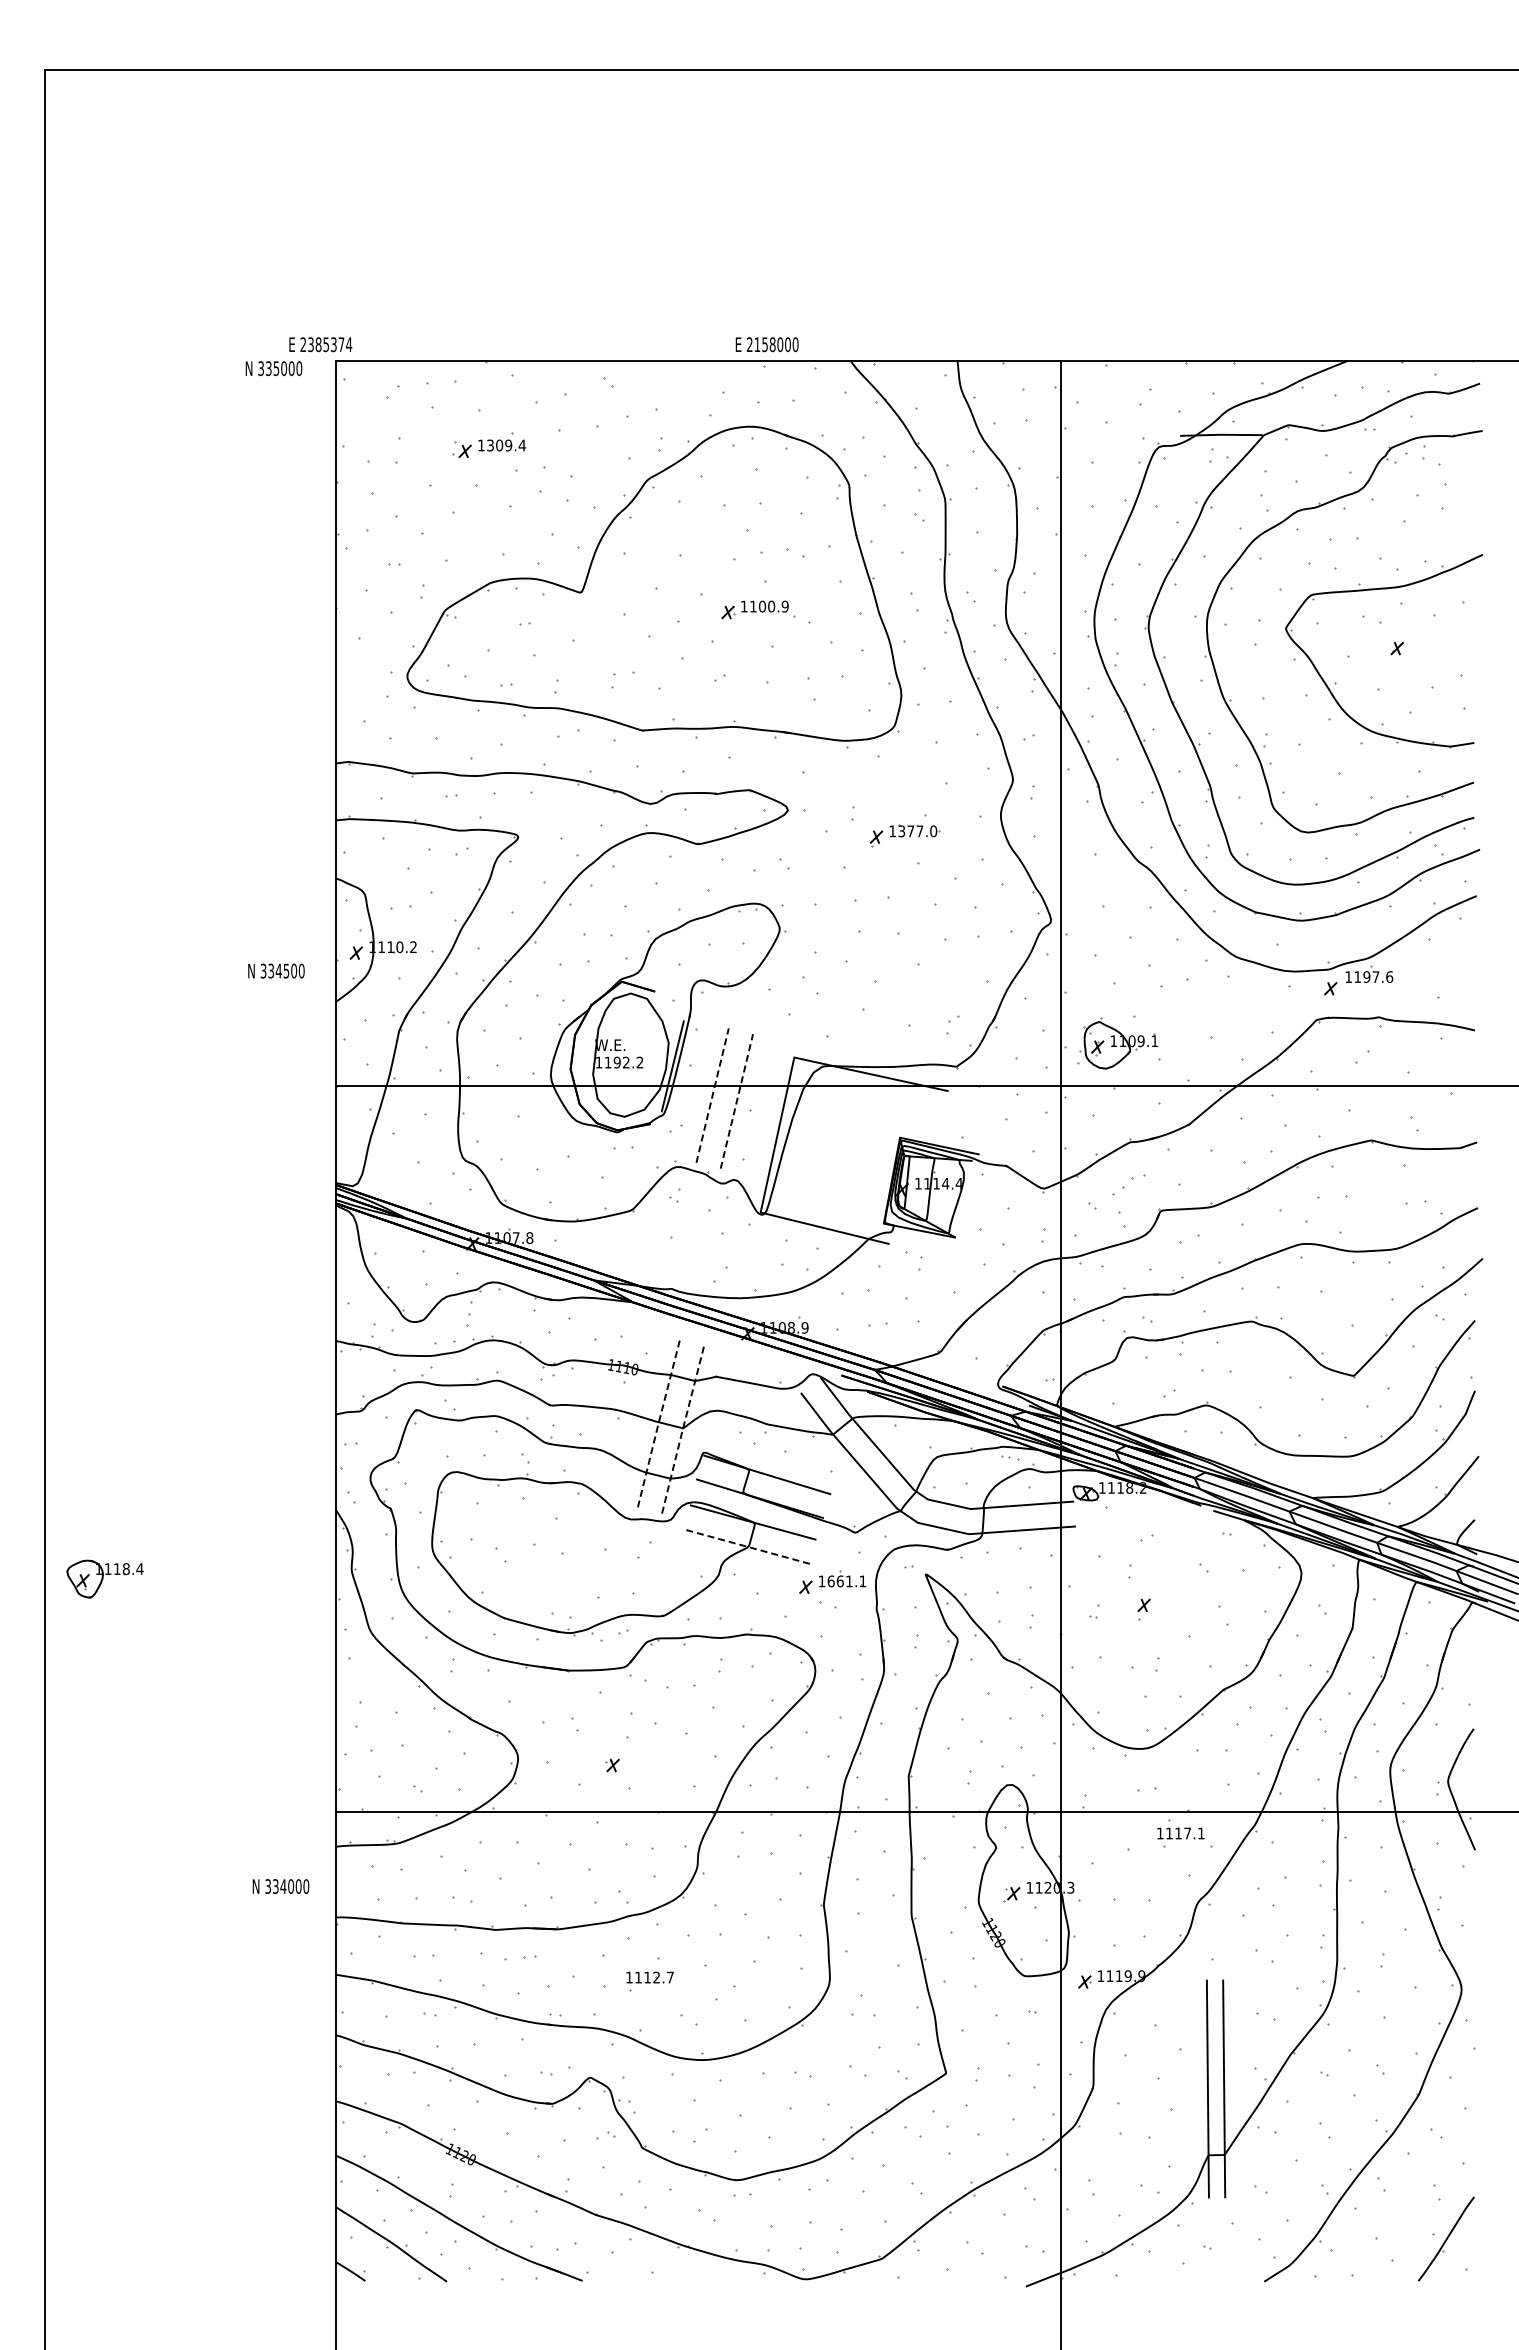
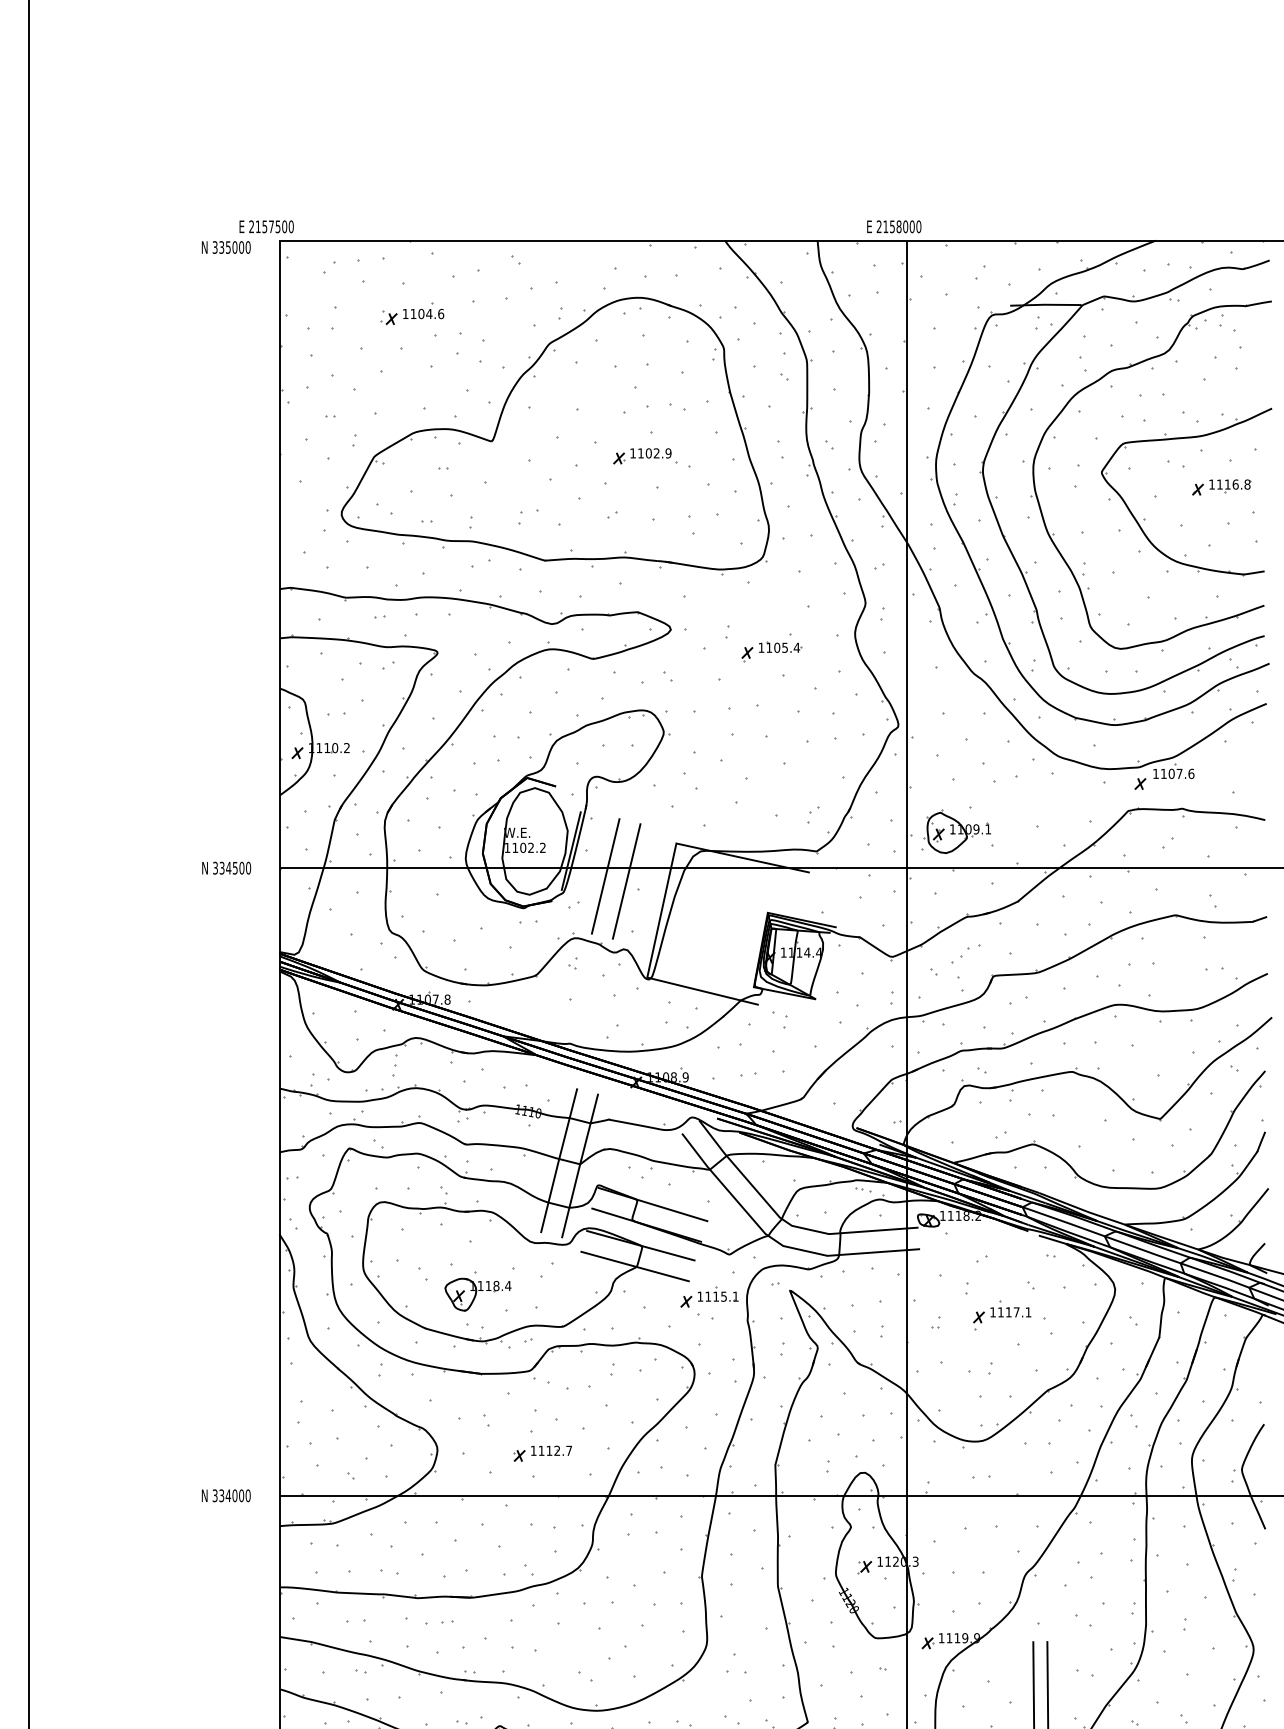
text: (330, 344) -> (275, 226), 2385374 -> 2157500
text: (766, 344) -> (893, 226), moved
text: (506, 445) -> (427, 314), 1309.4 -> 1104.6
text: (771, 606) -> (656, 453), 1100.9 -> 1102.9
part: (1434, 644) -> (1230, 486), added
text: (917, 831) -> (782, 647), 1377.0 -> 1105.4
text: (276, 970) -> (226, 867), moved
text: (1366, 976) -> (1171, 773), 1197.6 -> 1107.6
text: (616, 1062) -> (522, 847), 1192.2 -> 1102.2
line: (712, 1095) -> (605, 876), dashed -> solid
line: (736, 1100) -> (626, 880), dashed -> solid
line: (658, 1424) -> (558, 1160), dashed -> solid
line: (682, 1430) -> (579, 1166), dashed -> solid
line: (746, 1546) -> (635, 1266), dashed -> solid
part: (104, 1578) -> (477, 1294), moved
text: (839, 1581) -> (715, 1296), 1661.1 -> 1115.1
part: (1180, 1829) -> (1010, 1308), moved
text: (280, 1886) -> (225, 1495), moved
part: (649, 1977) -> (551, 1450), moved

